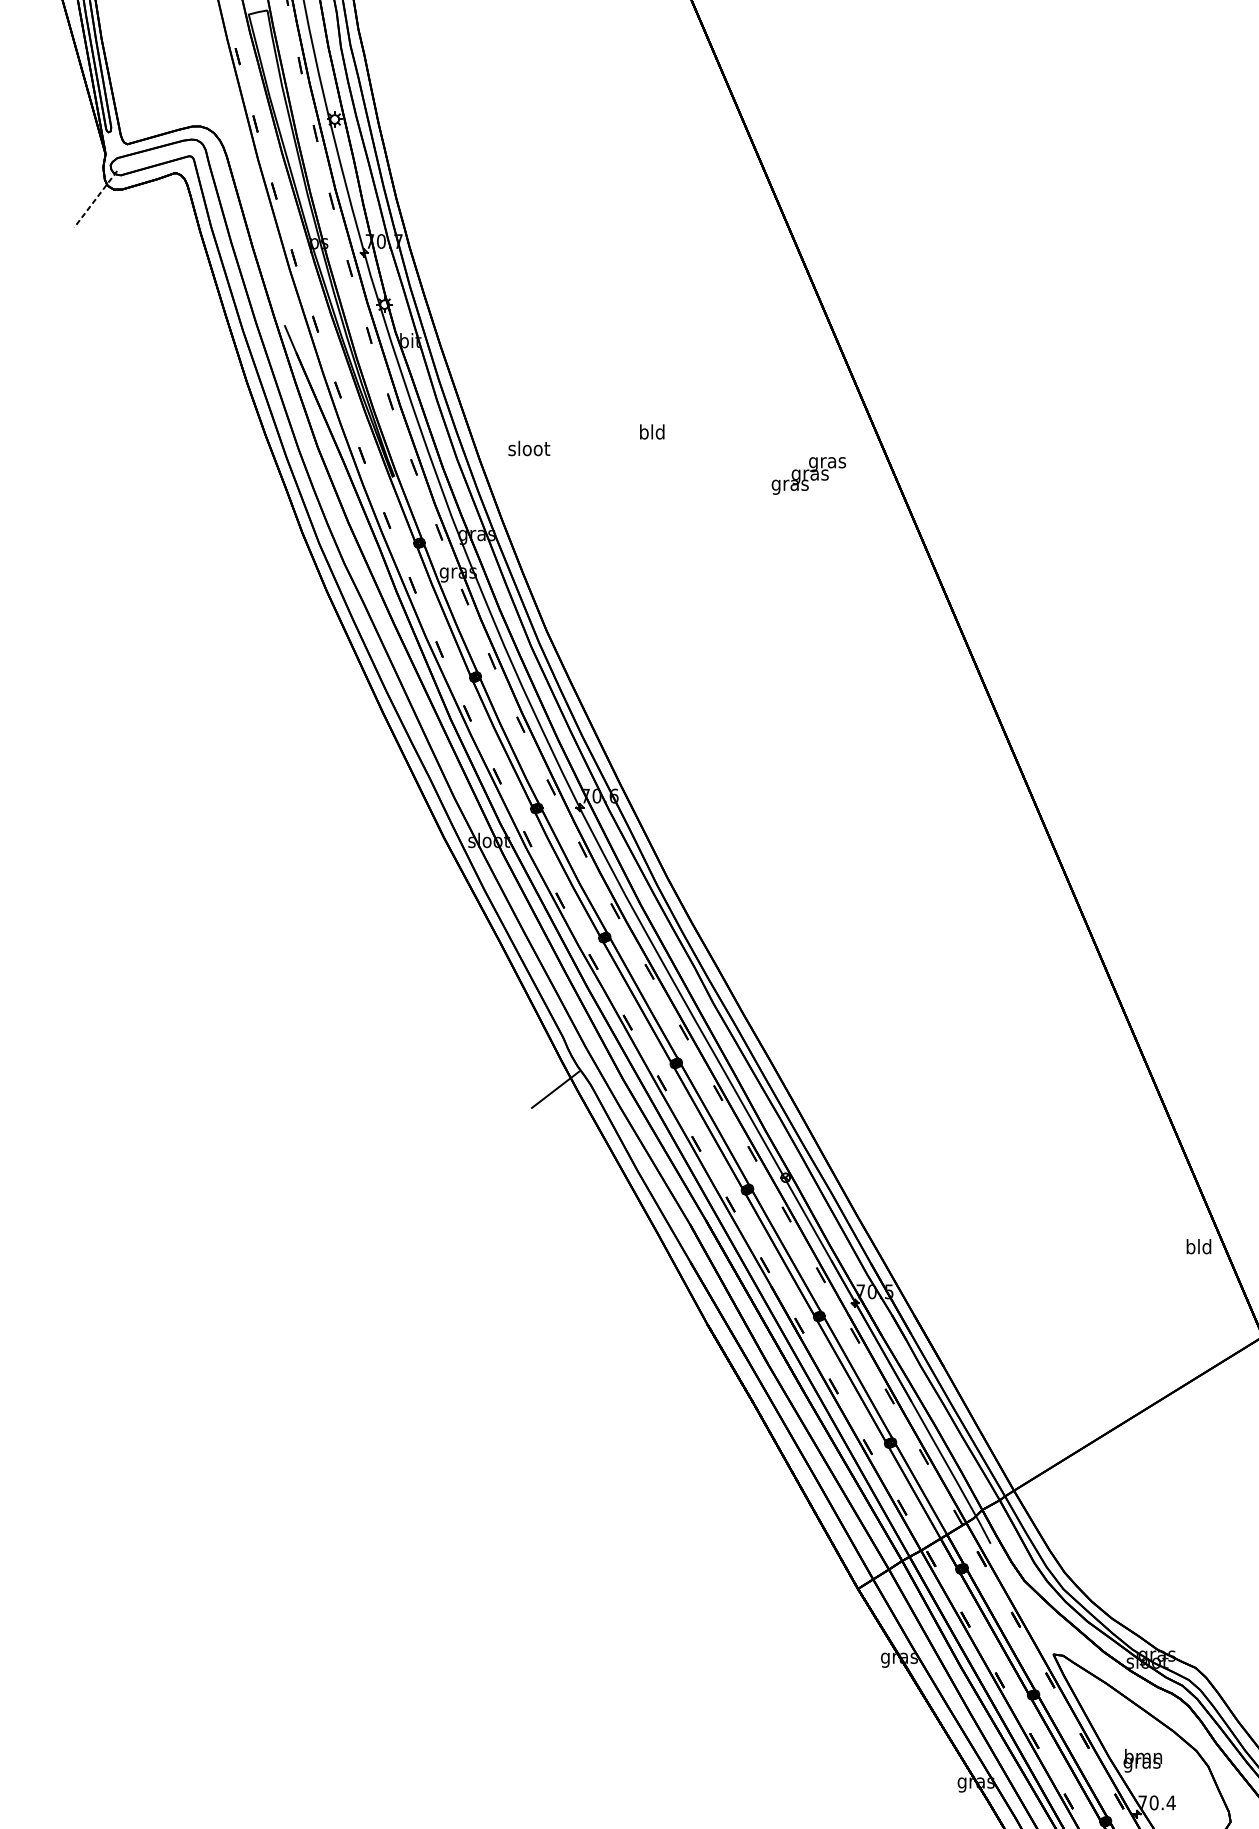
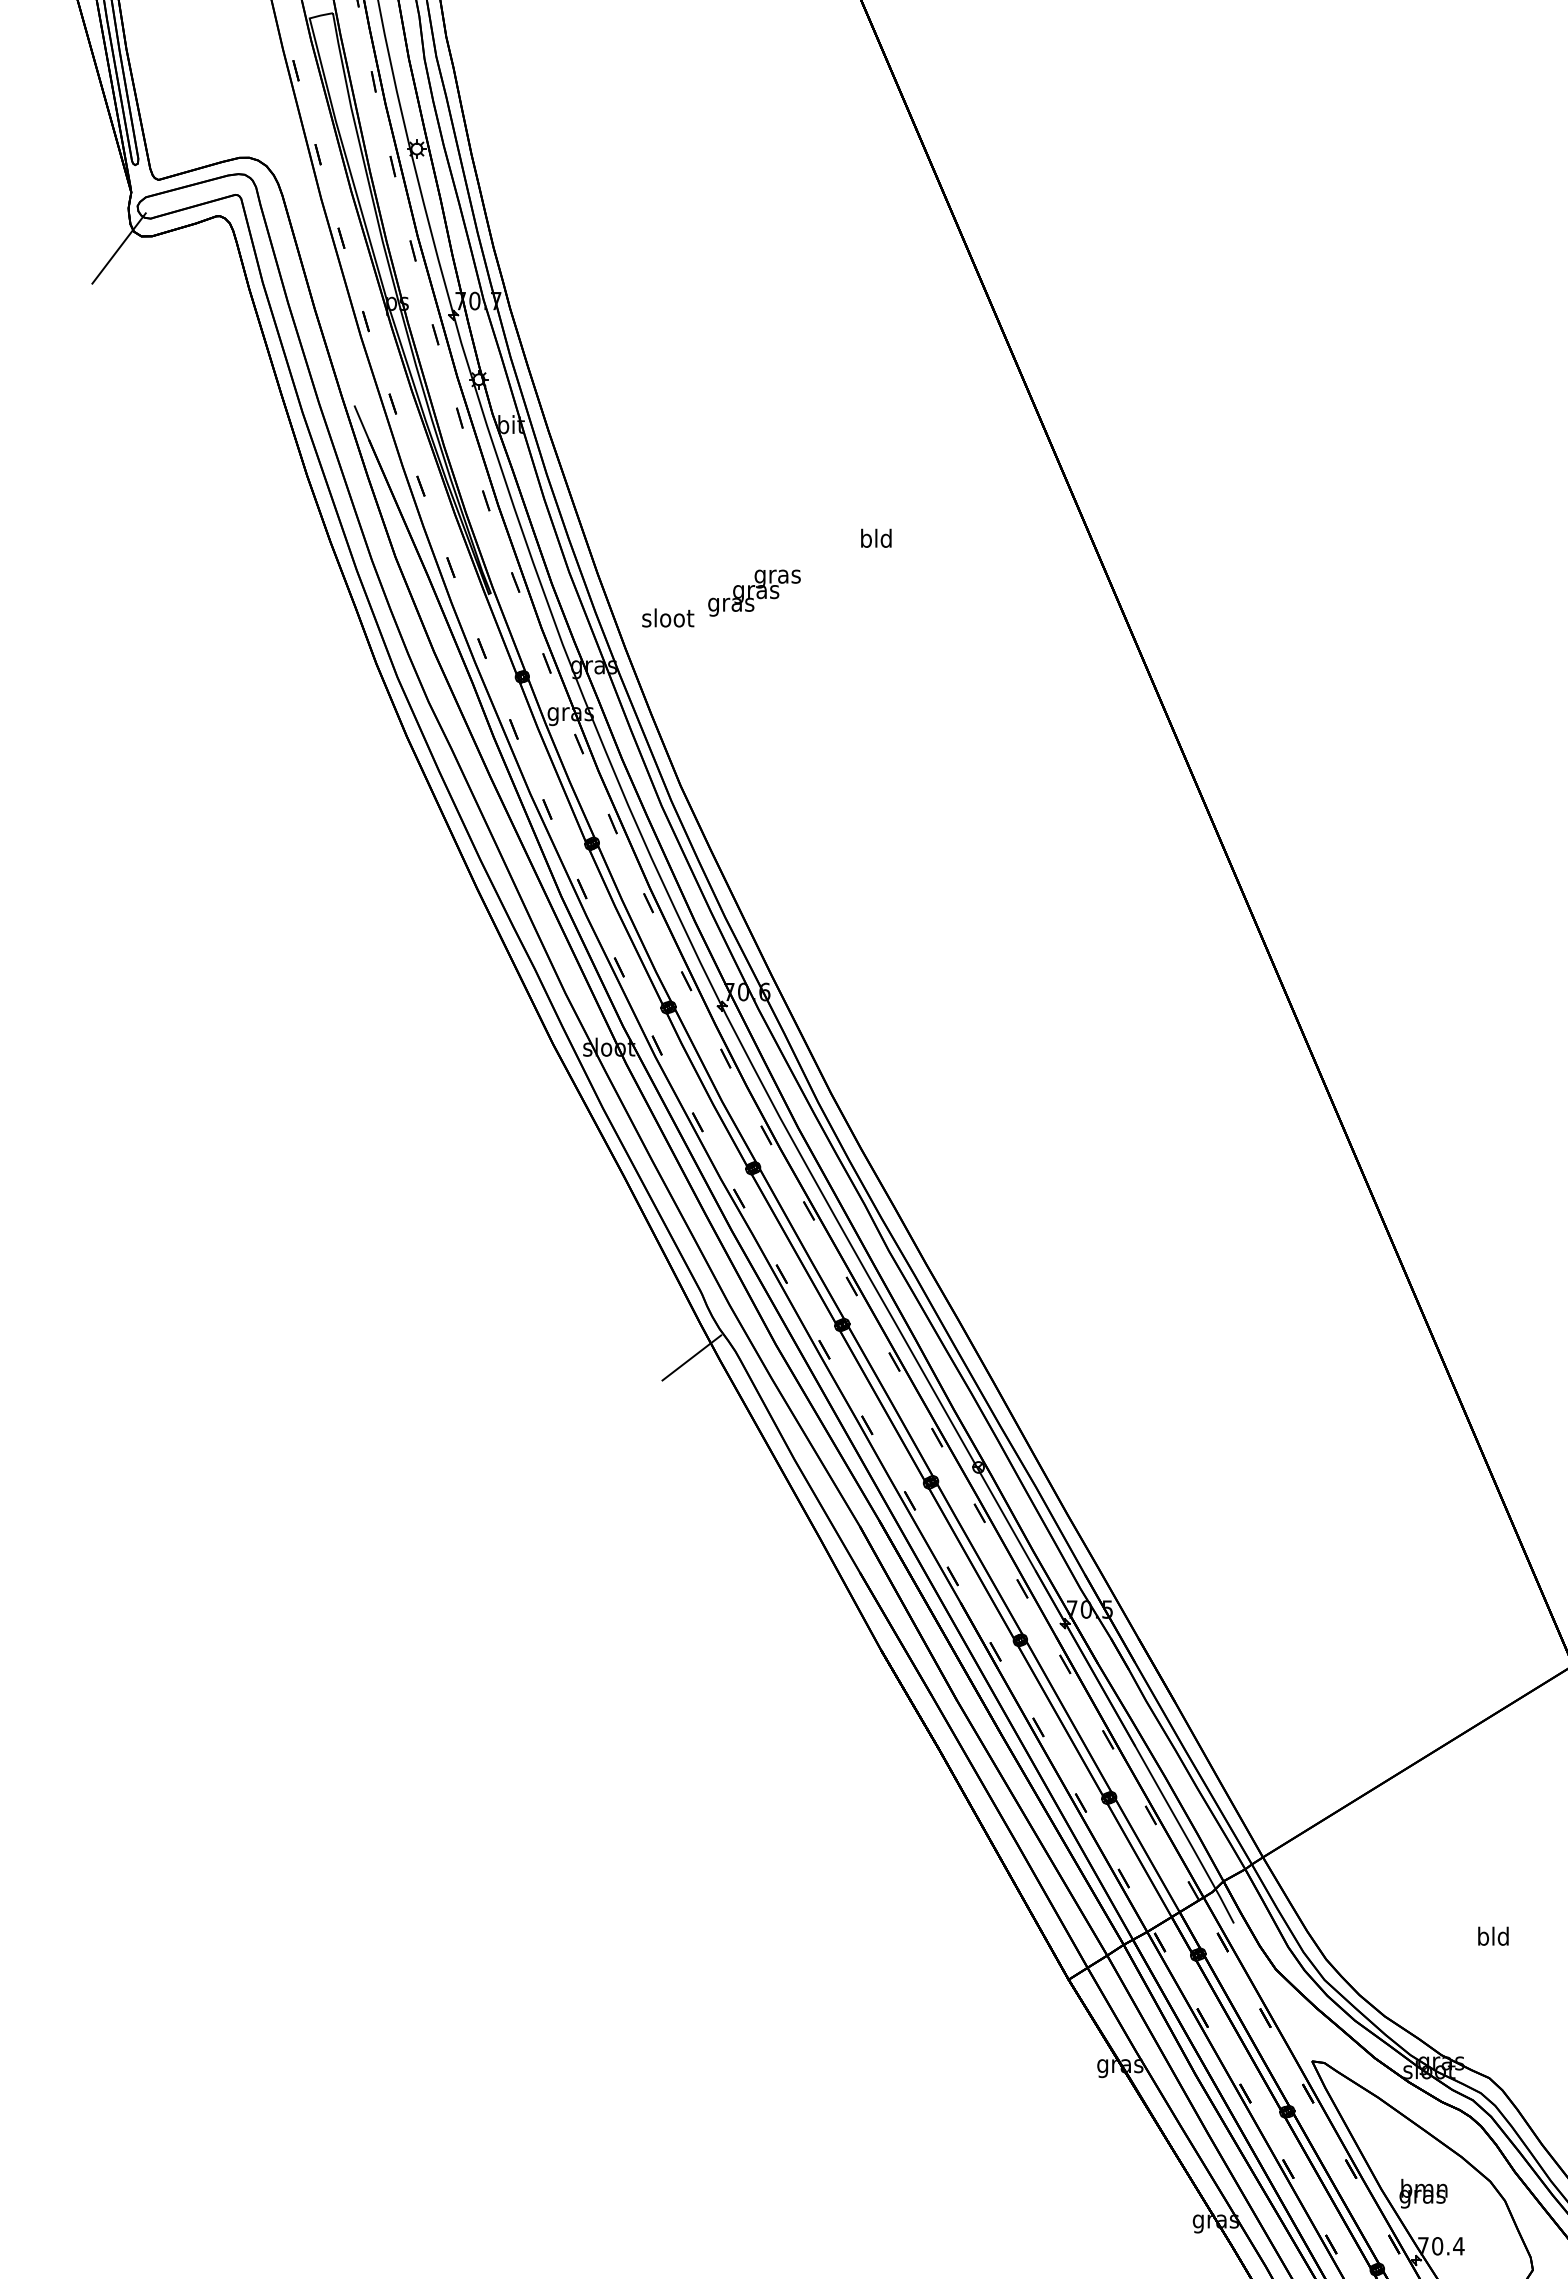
line: (95, 199) -> (118, 248), dashed -> solid
text: (652, 431) -> (876, 537), moved
text: (529, 448) -> (668, 617), moved
text: (808, 475) -> (754, 592), moved
text: (1199, 1246) -> (1493, 1935), moved

